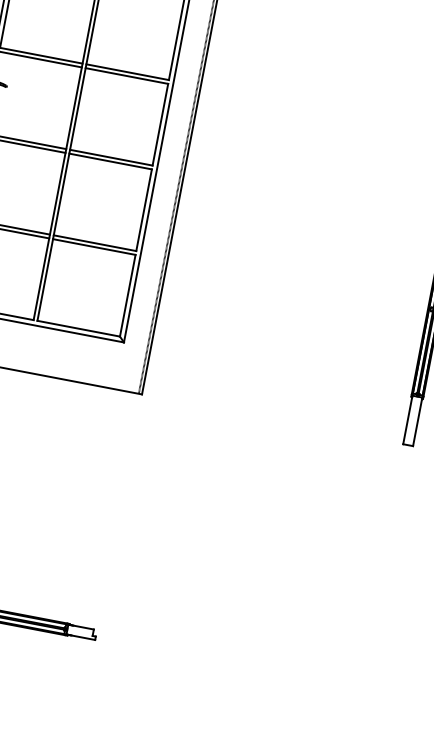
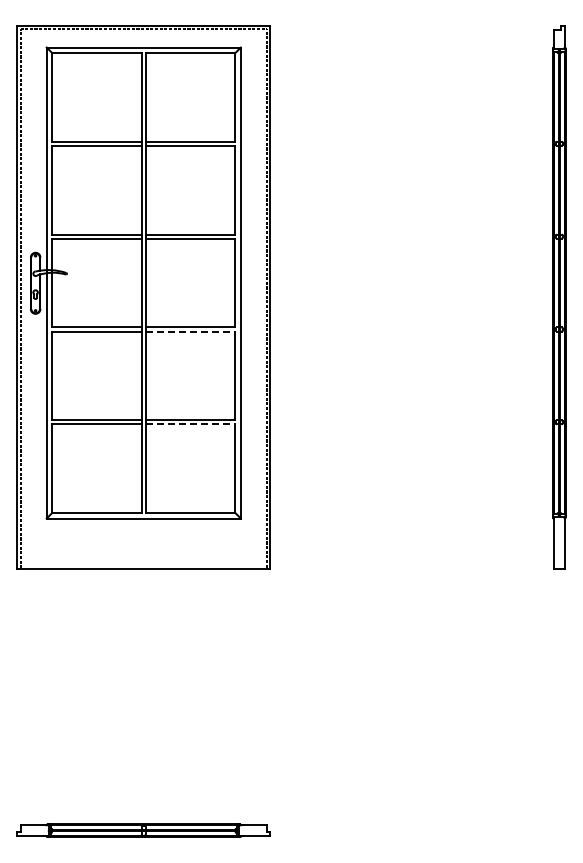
line: (110, 161) -> (190, 331), solid -> dashed
line: (94, 247) -> (190, 424), solid -> dashed

